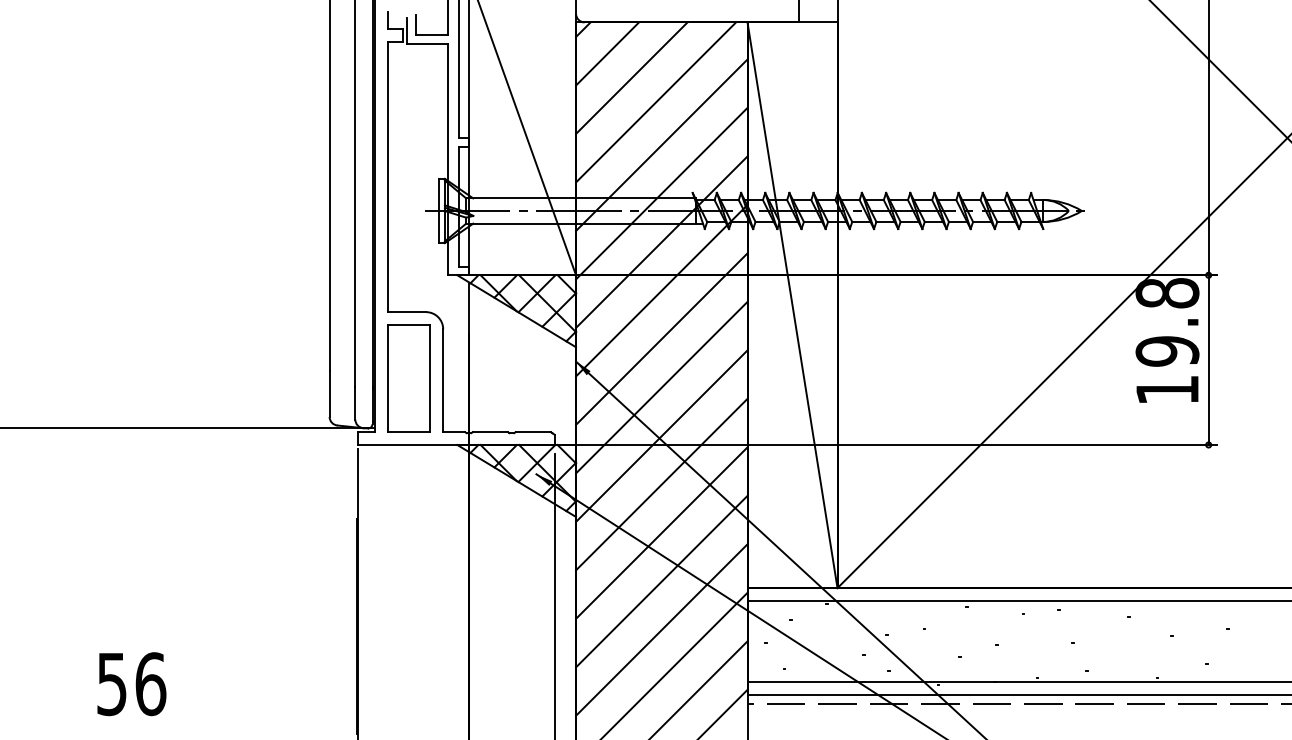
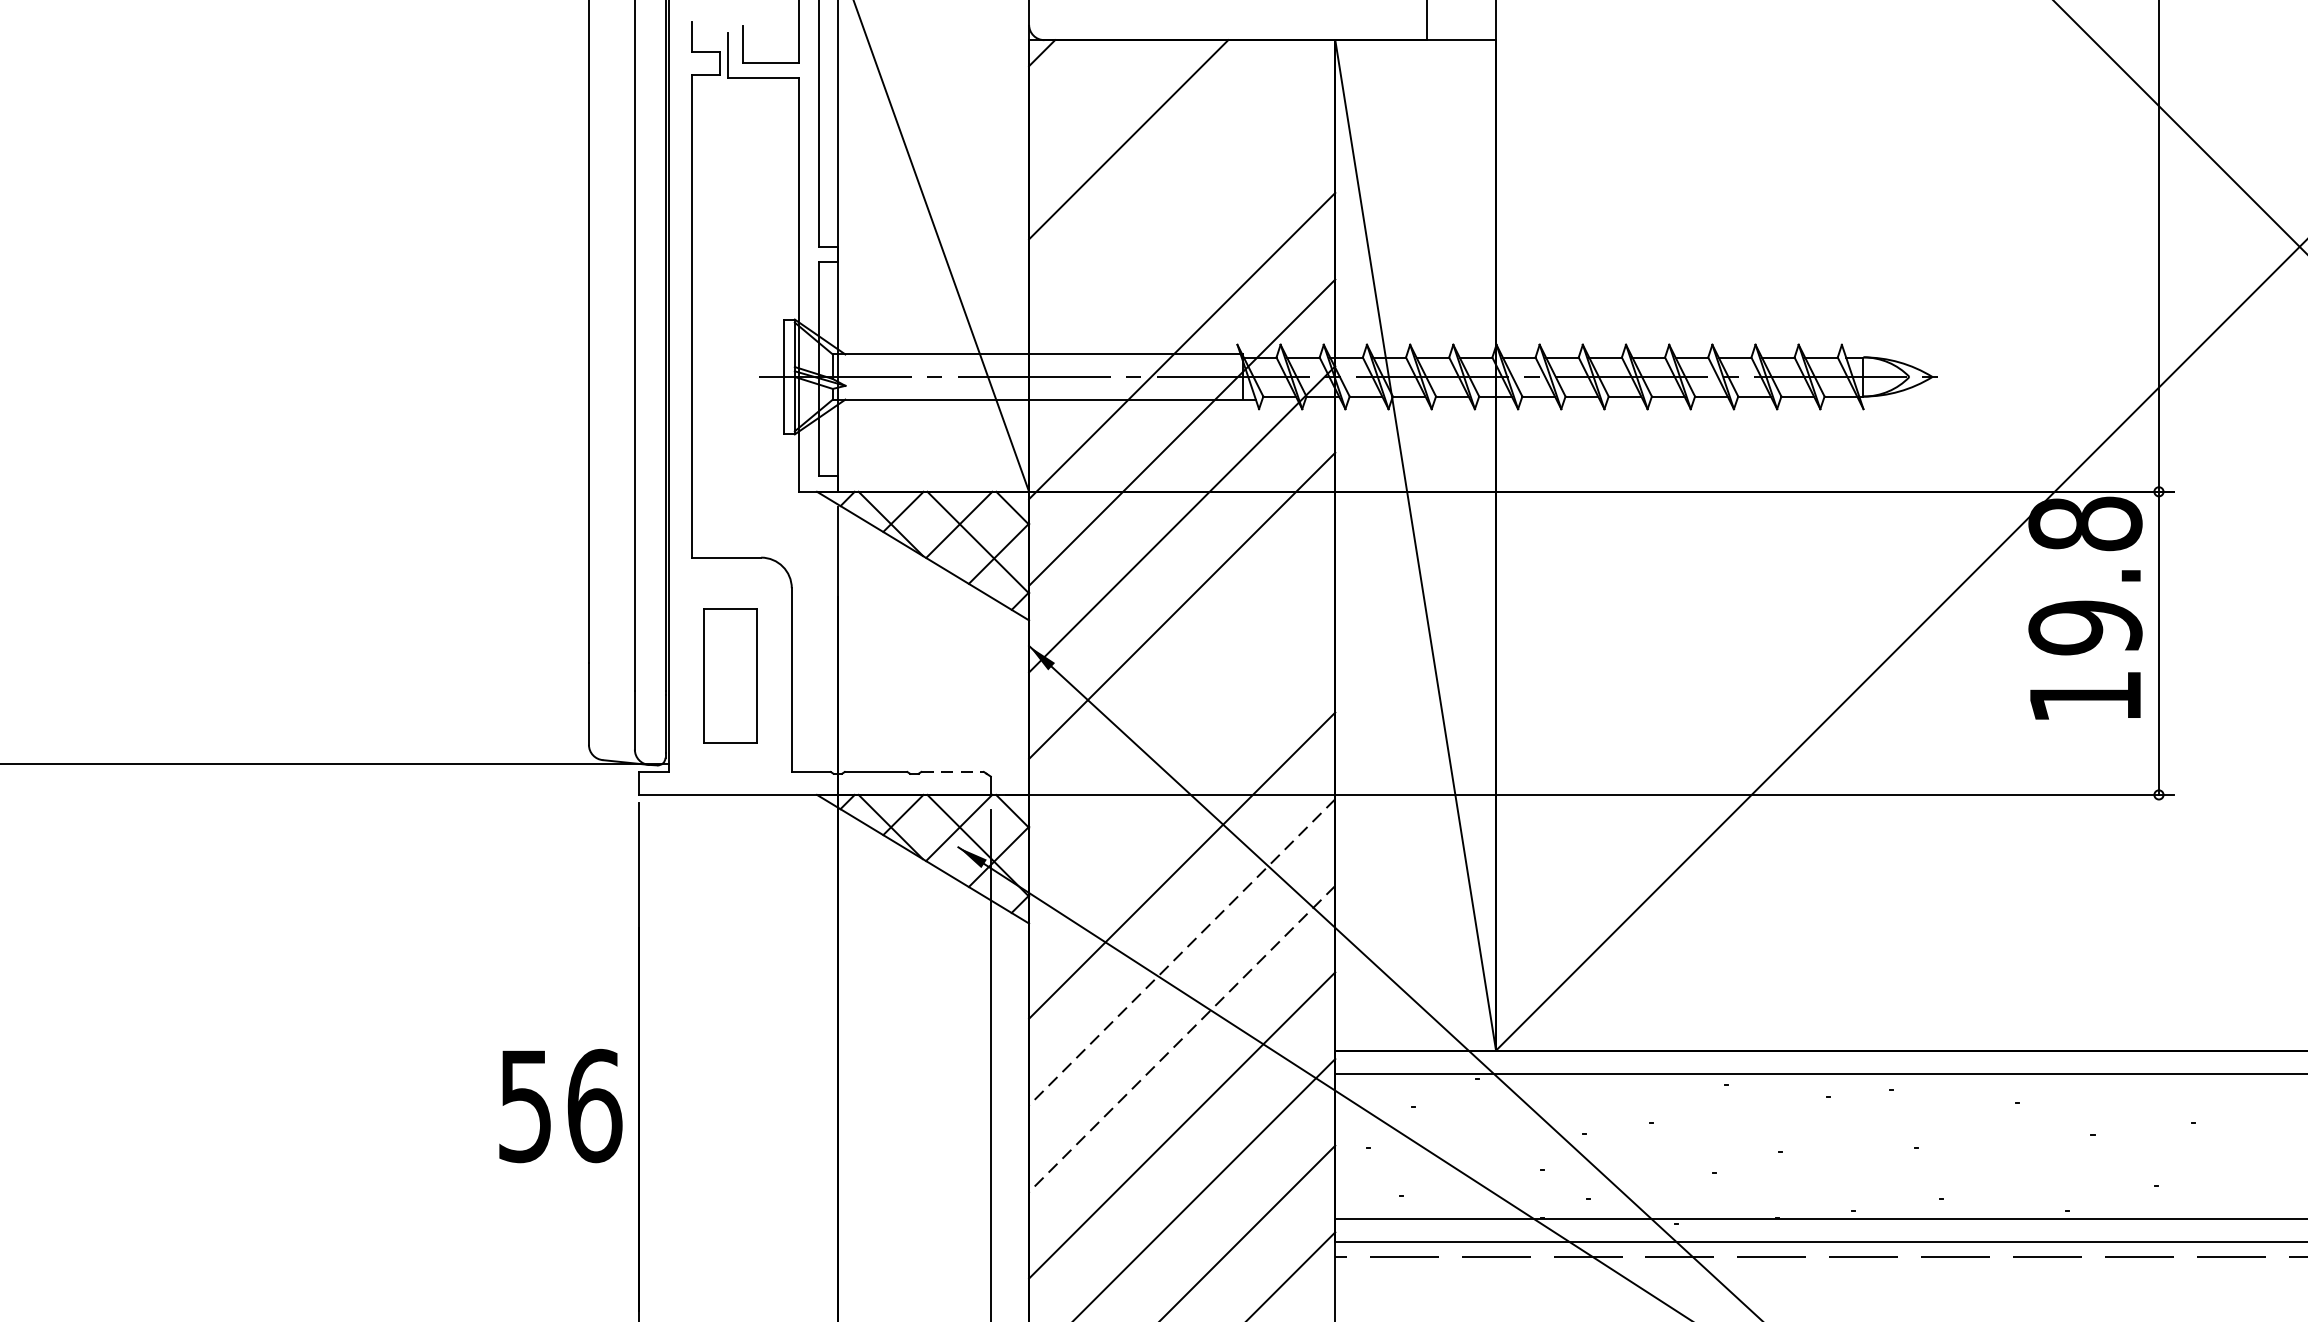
line: (607, 53) -> (1085, 95), removed
line: (656, 102) -> (1172, 183), removed
line: (661, 144) -> (1181, 258), removed
part: (408, 378) -> (729, 676), size x0.7
line: (661, 387) -> (1181, 692), removed
line: (533, 432) -> (953, 772), solid -> dashed
line: (661, 435) -> (1181, 777), removed
line: (661, 533) -> (1181, 953), solid -> dashed
line: (661, 581) -> (1181, 1038), solid -> dashed
text: (131, 684) -> (560, 1106), moved

